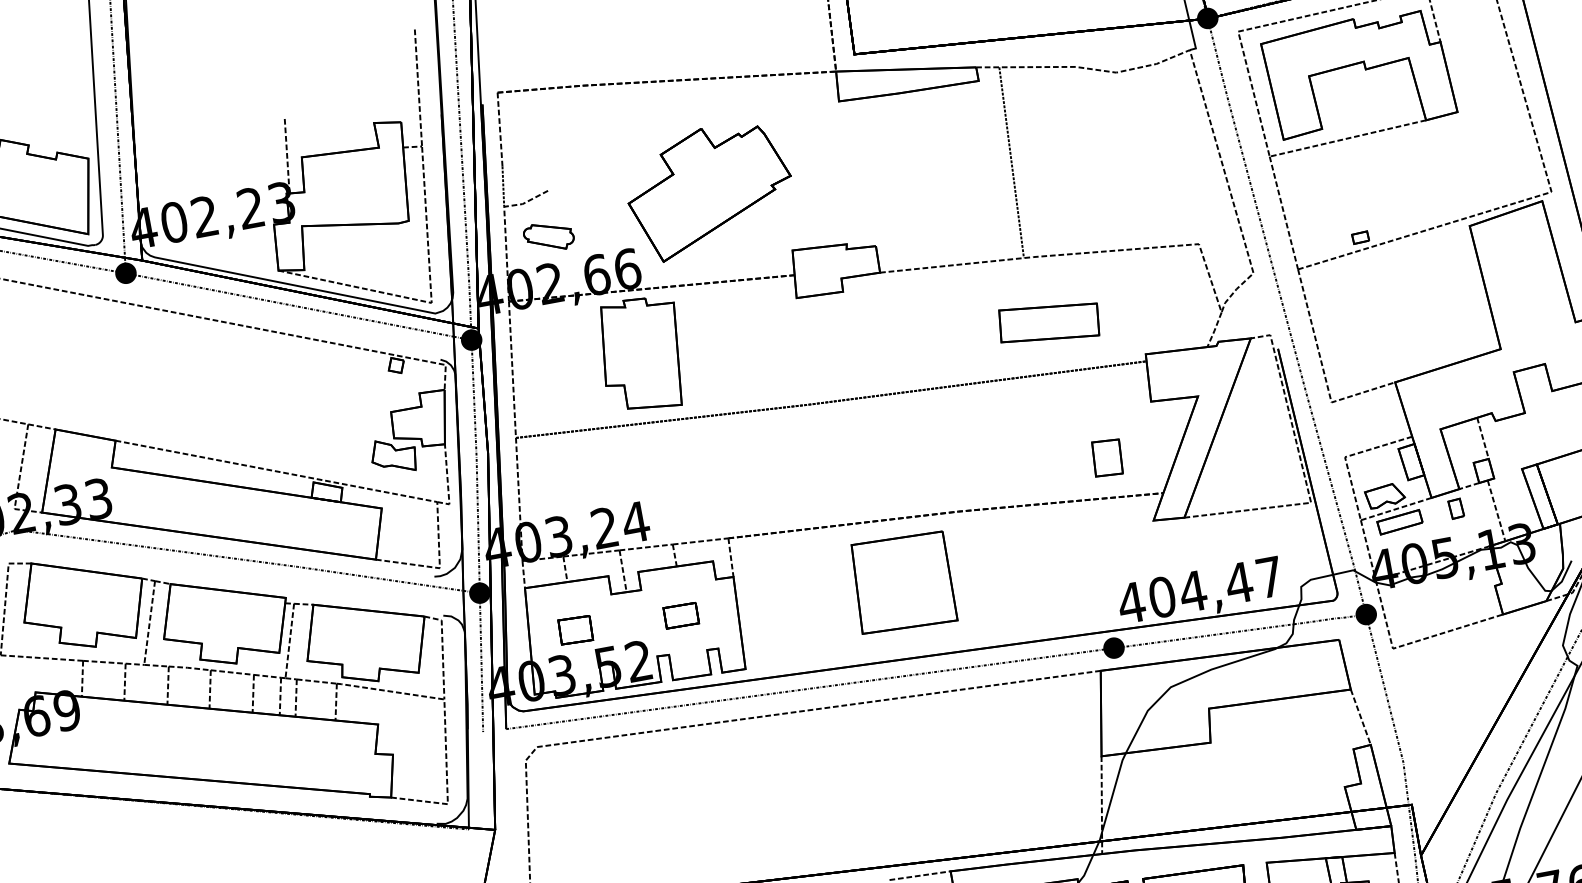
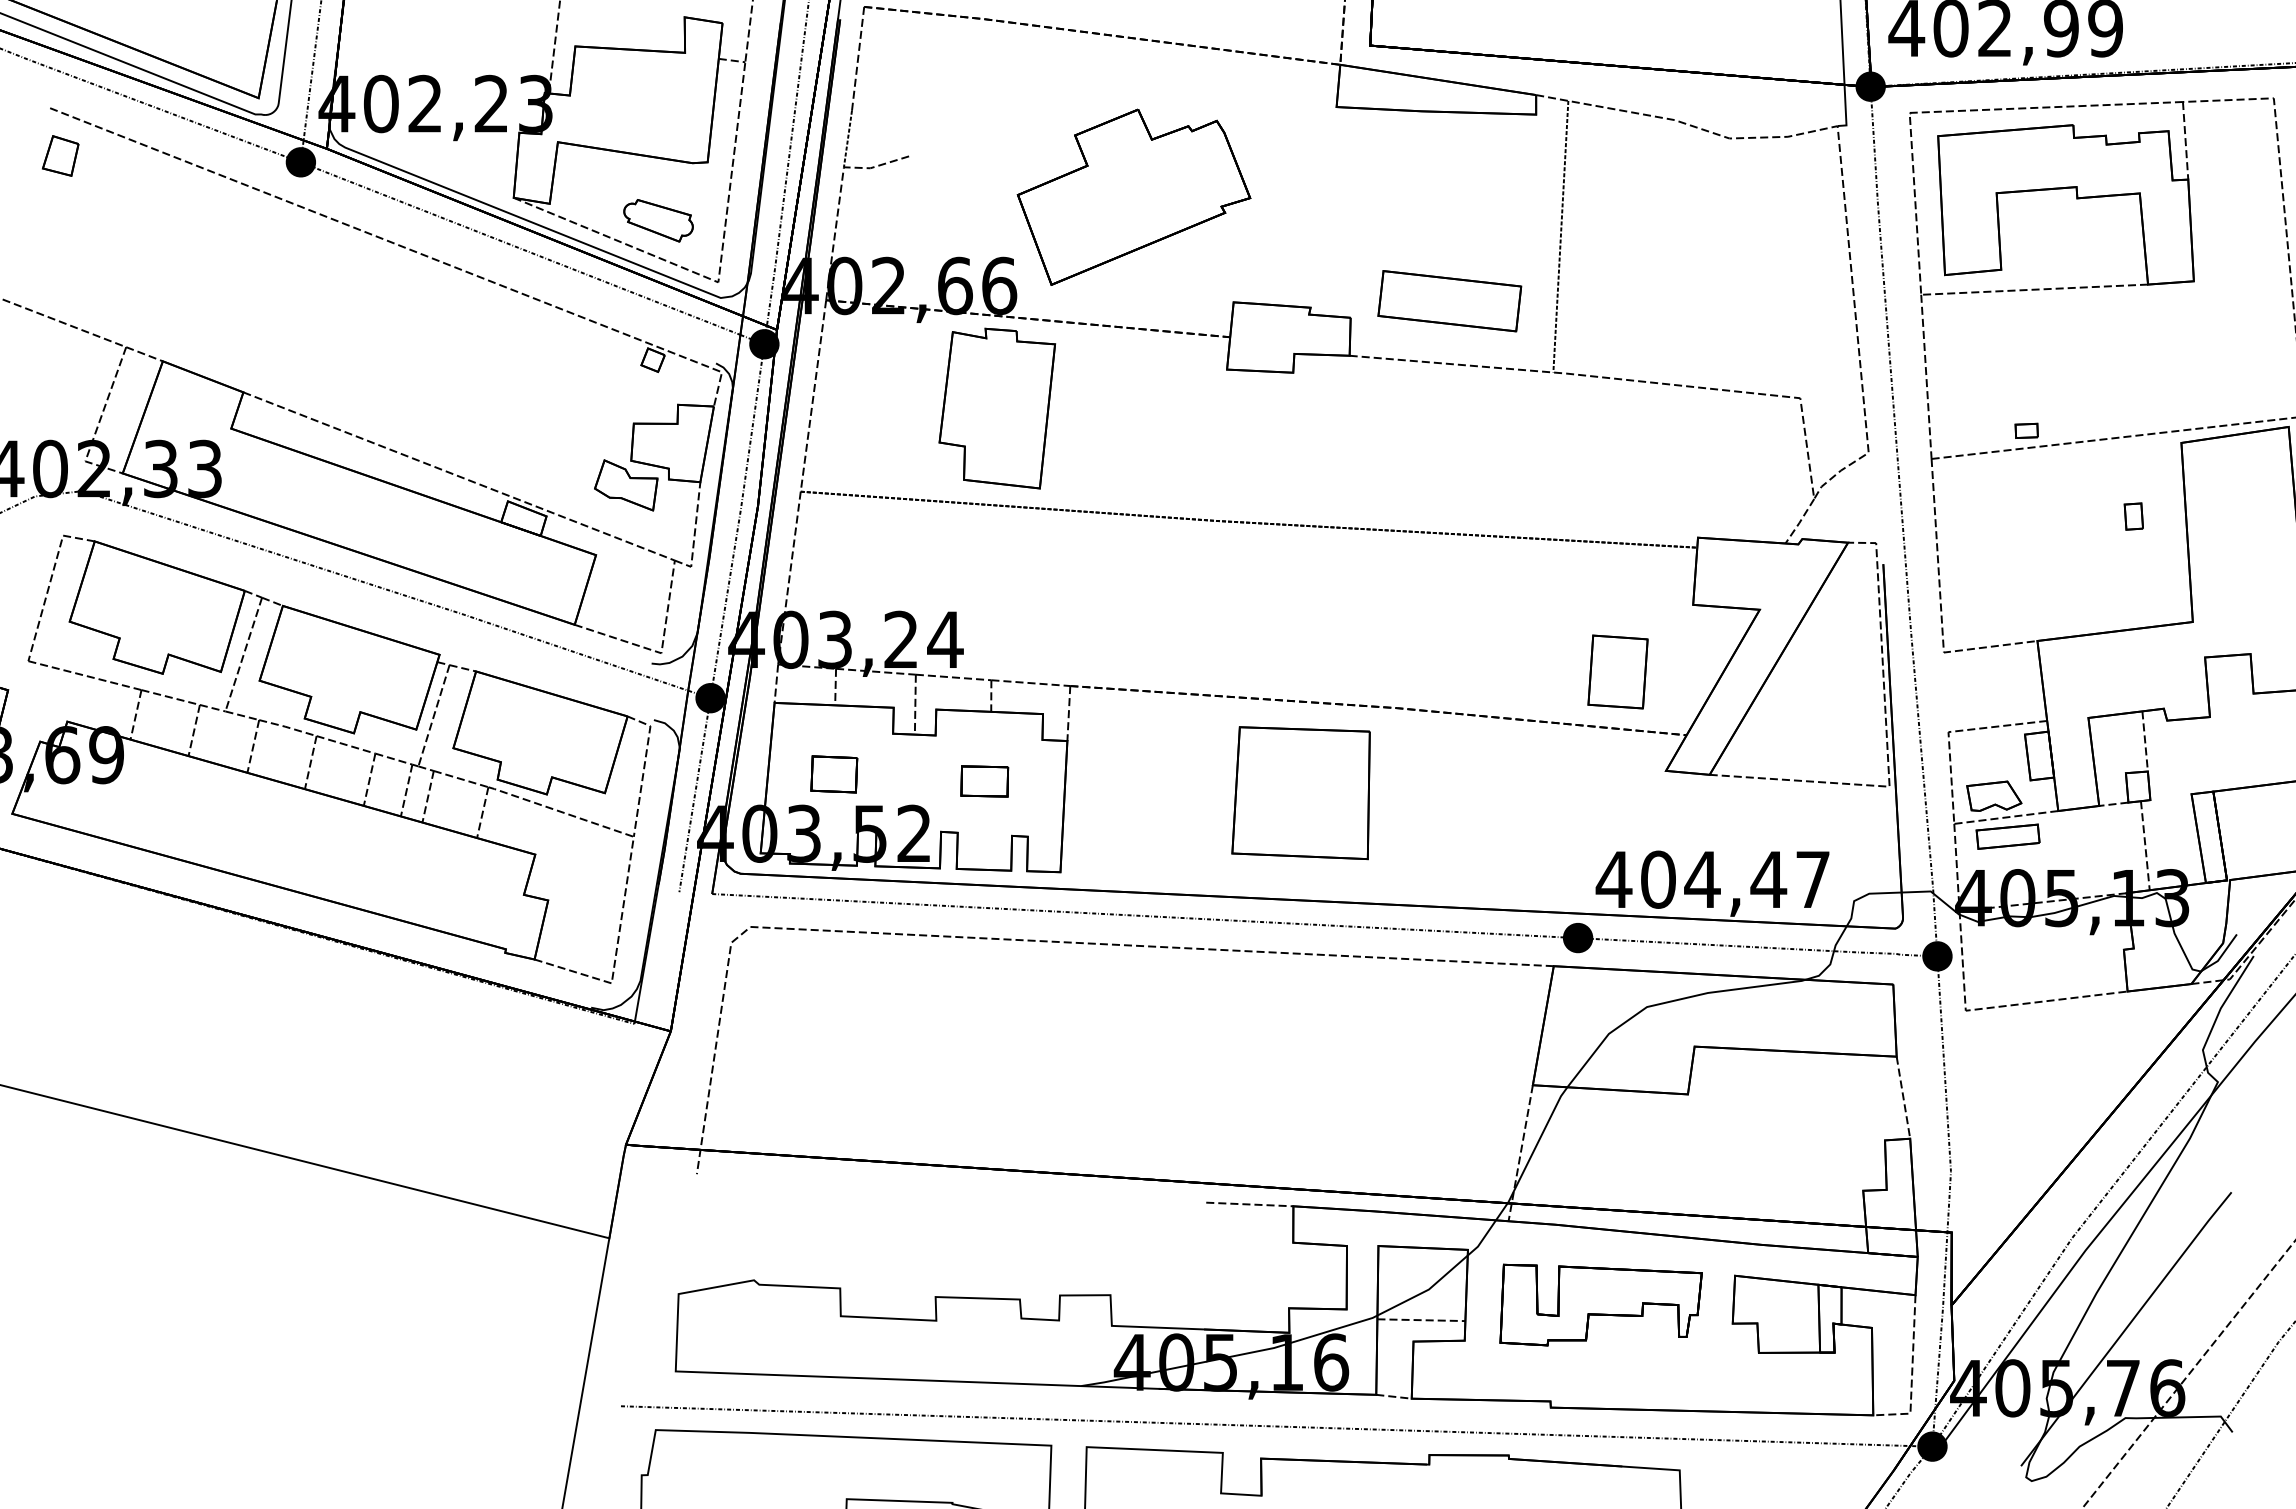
part: (548, 236) -> (658, 220), moved
part: (1049, 323) -> (1449, 301), moved
part: (1107, 457) -> (1617, 671), size x1.43
part: (1456, 508) -> (2133, 516), moved

